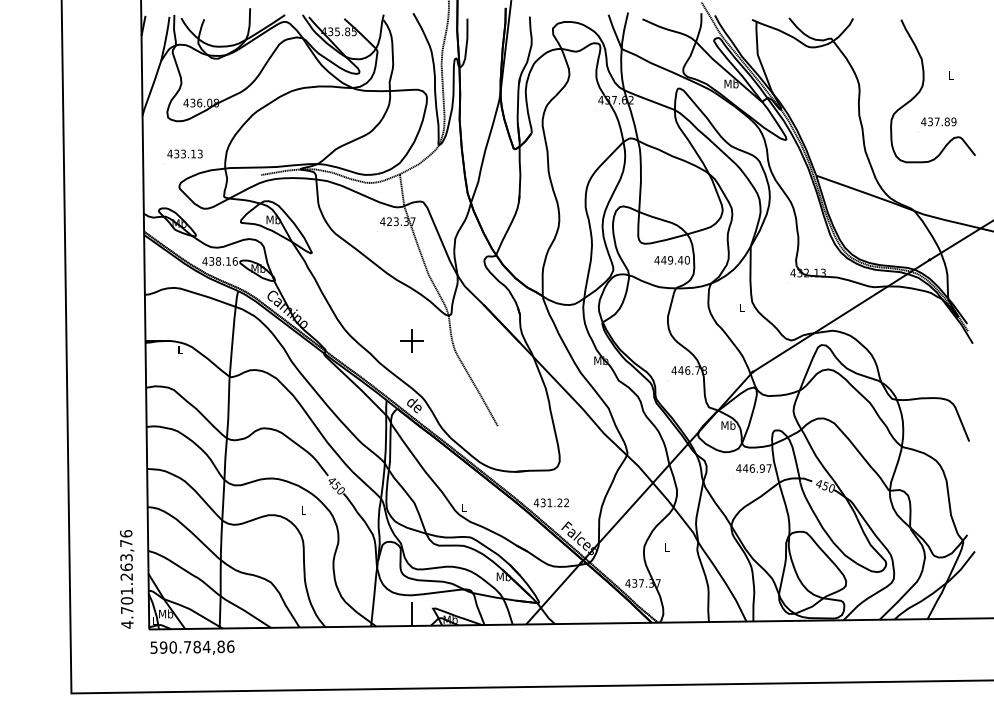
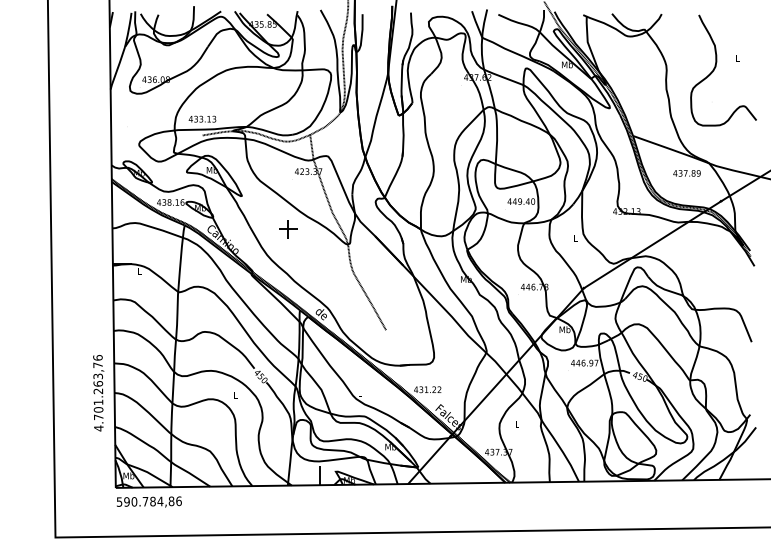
text: (938, 121) -> (686, 173), moved
text: (184, 153) -> (202, 118), moved
part: (411, 340) -> (288, 228), moved
text: (127, 579) -> (98, 393), moved

